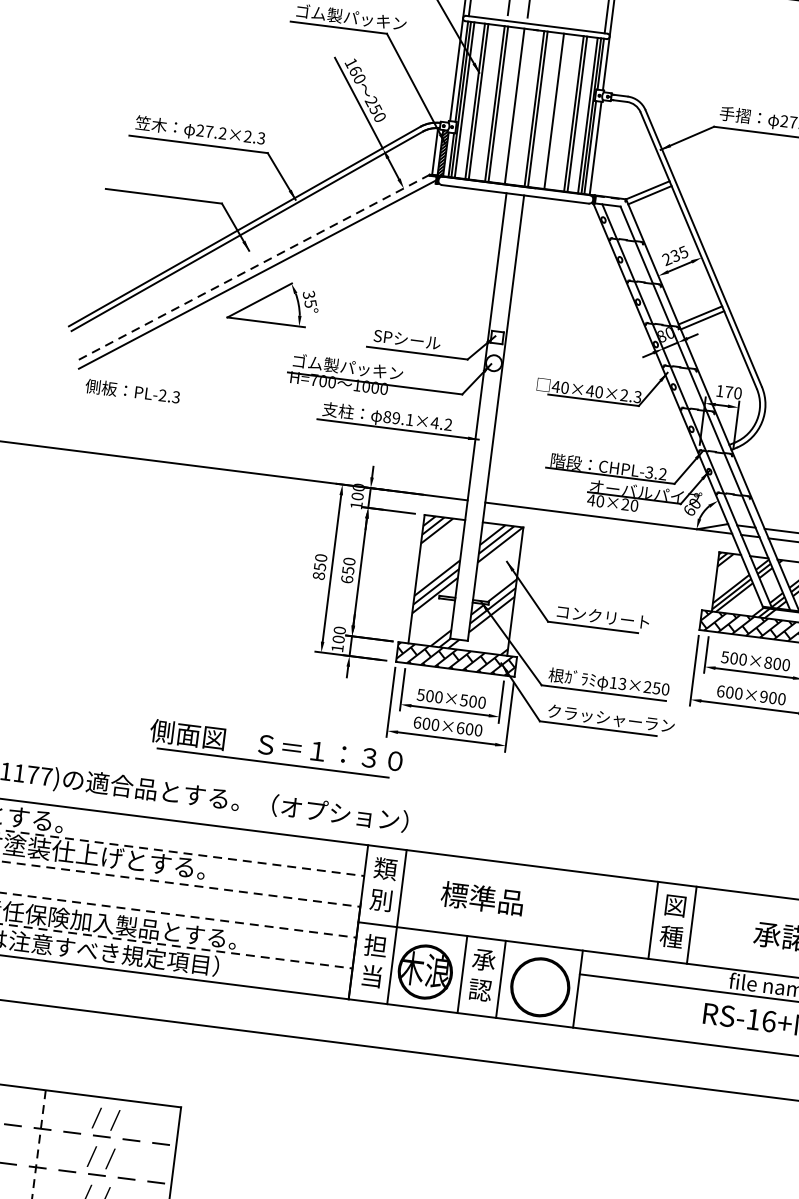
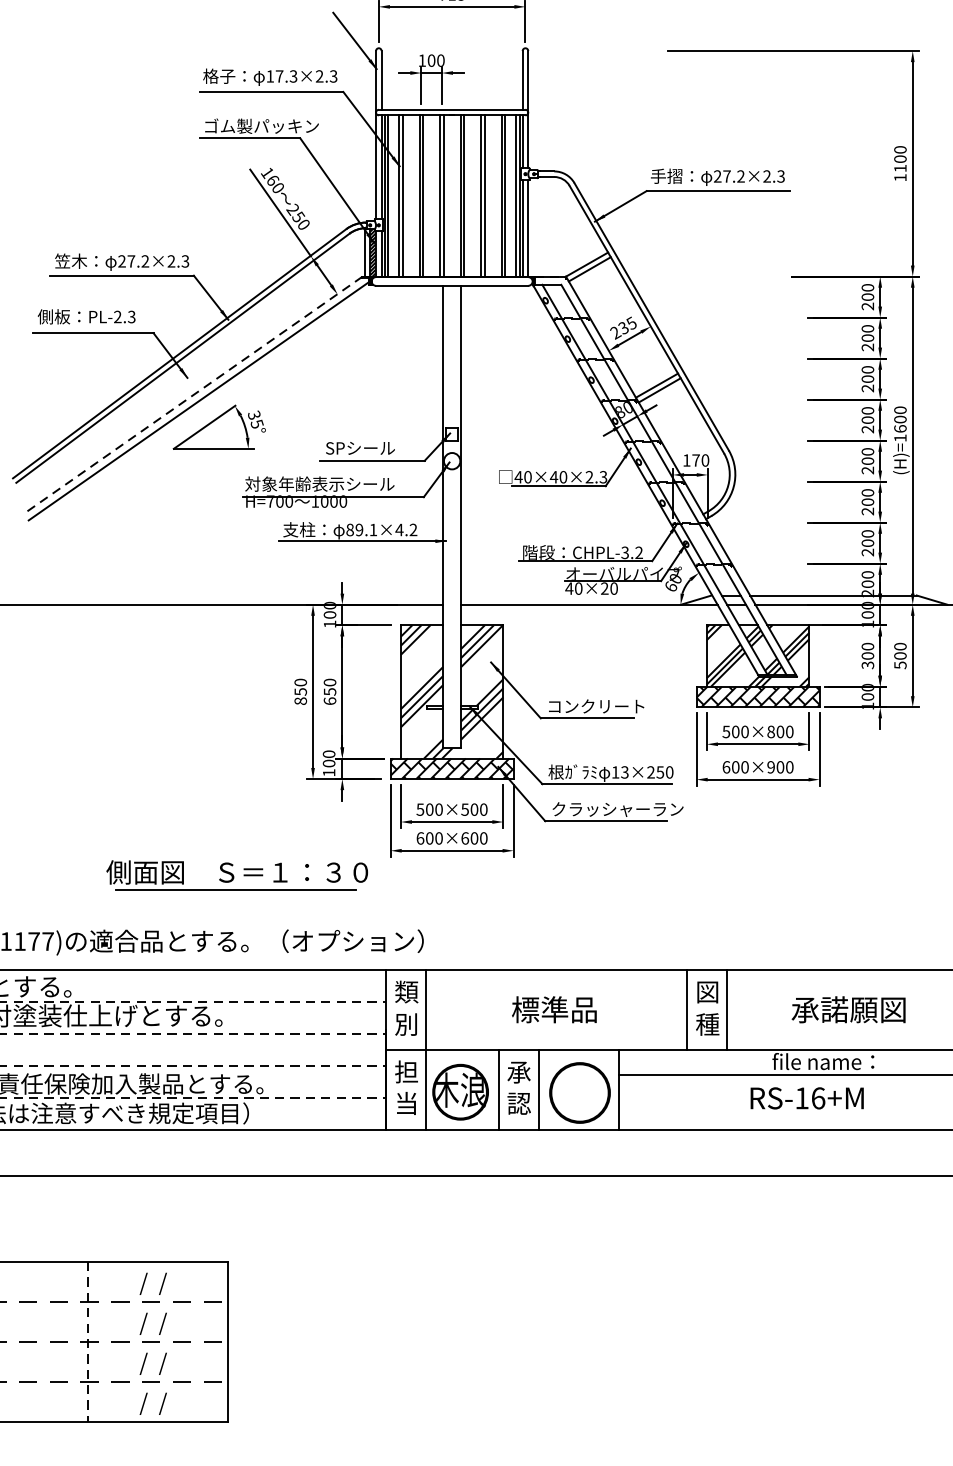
line: (517, 106) -> (443, 195), added
line: (557, 111) -> (484, 195), added
text: (363, 368) -> (319, 483), ゴム製パッキン -> 対象年齢表示シール
text: (132, 391) -> (86, 316), moved
part: (275, 748) -> (236, 875), moved
text: (482, 898) -> (554, 1009), moved

